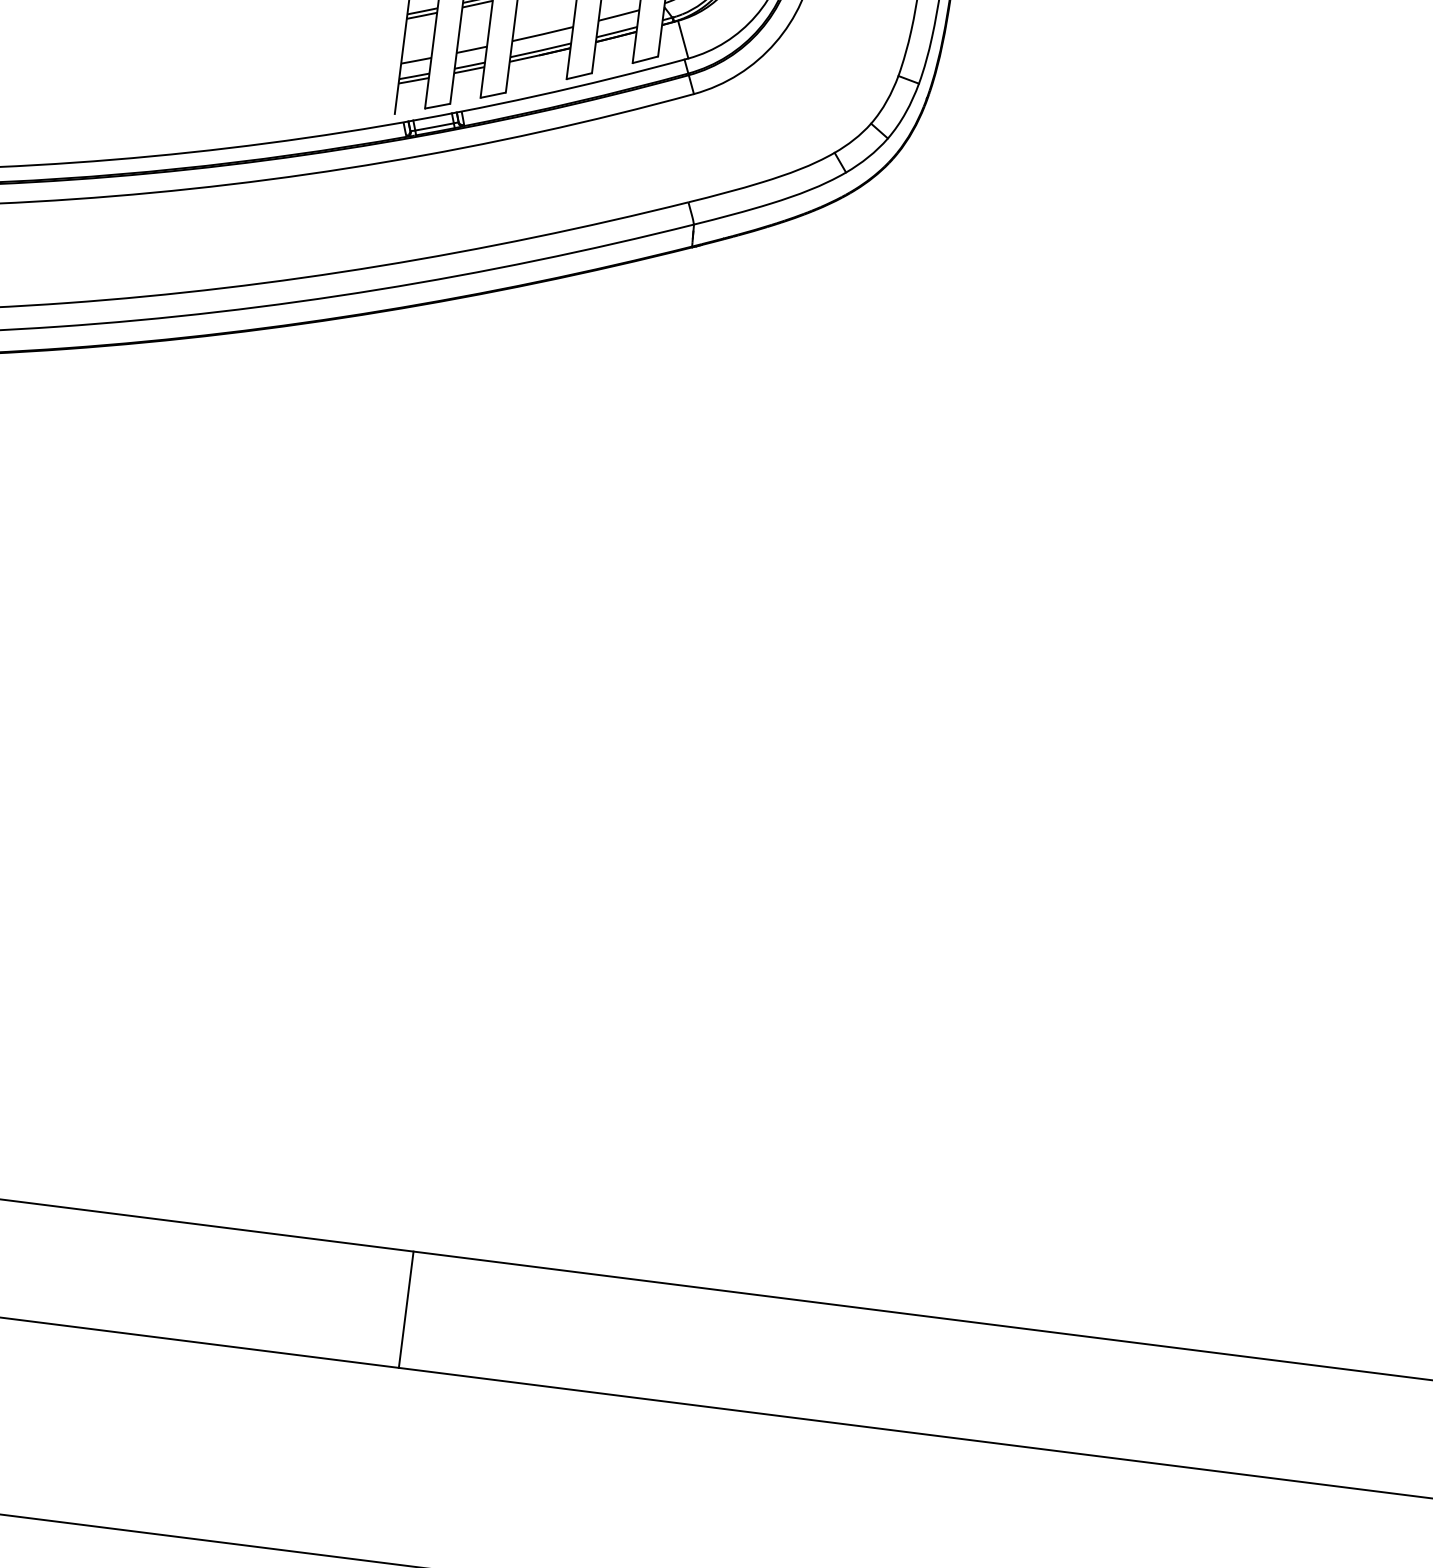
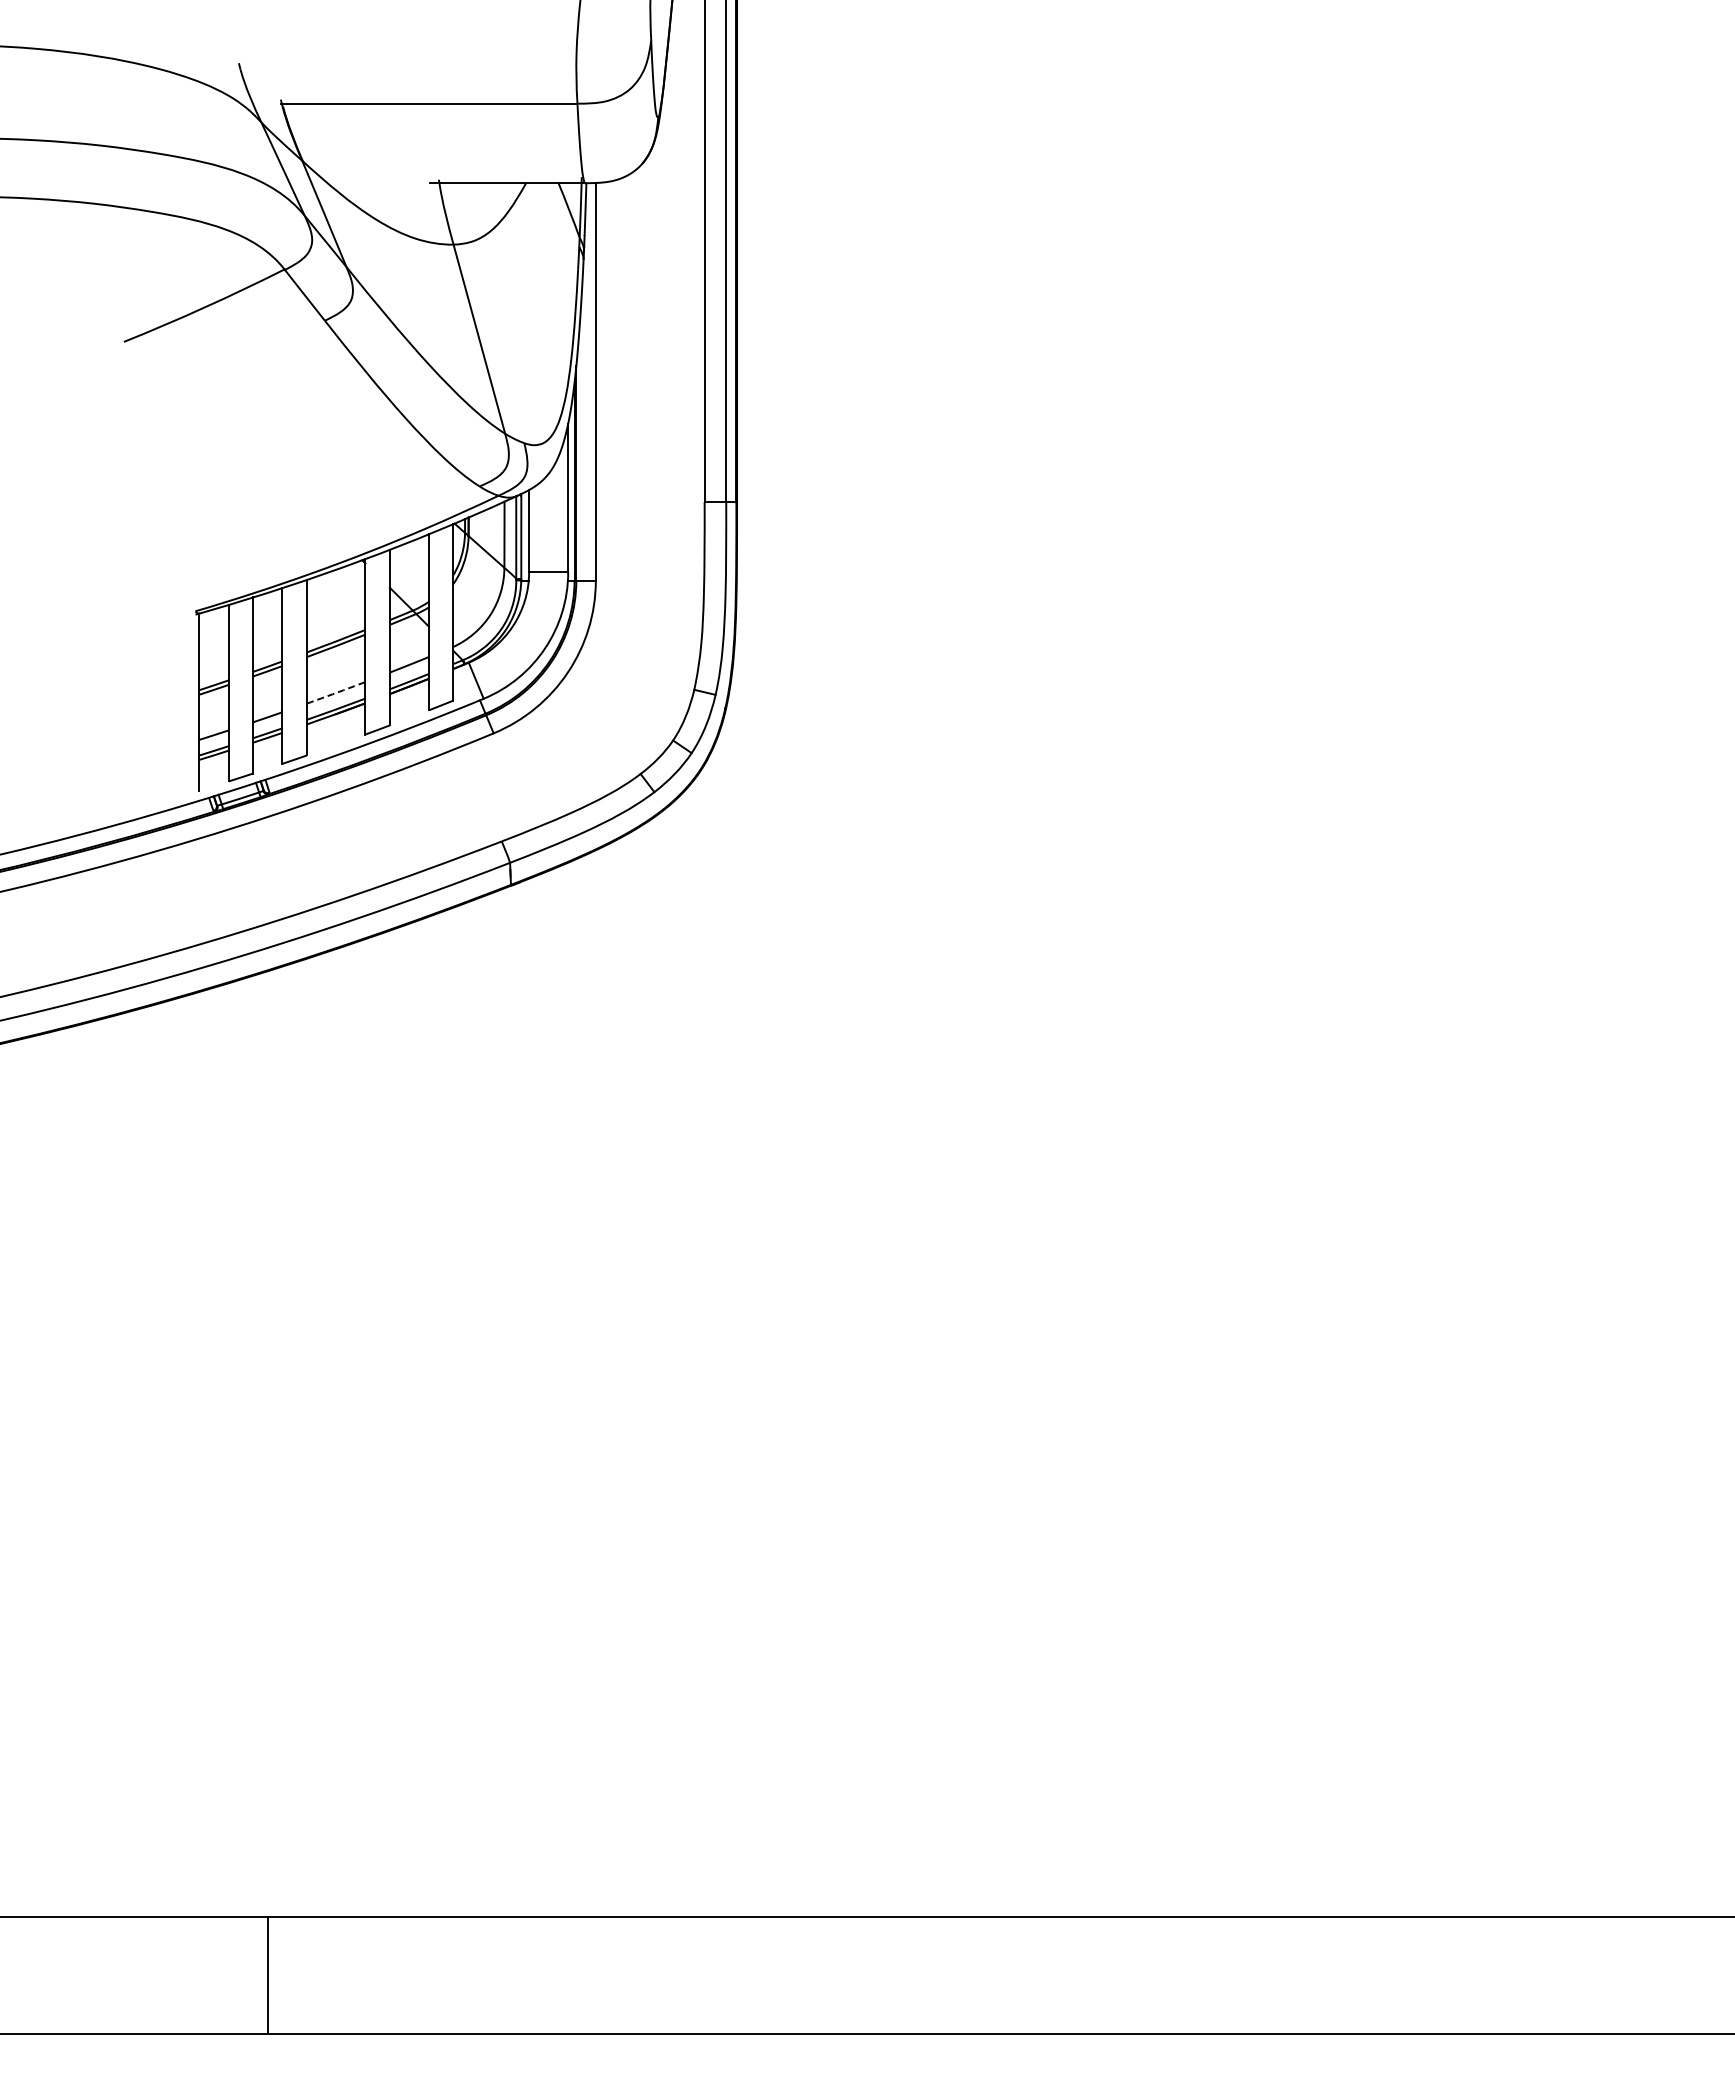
arc: (543, 33) -> (336, 692), solid -> dashed
line: (406, 1309) -> (267, 1975), moved

